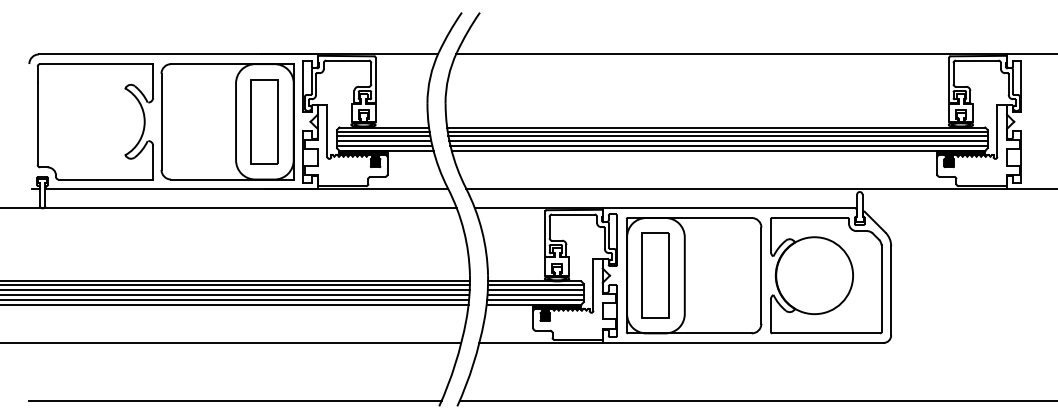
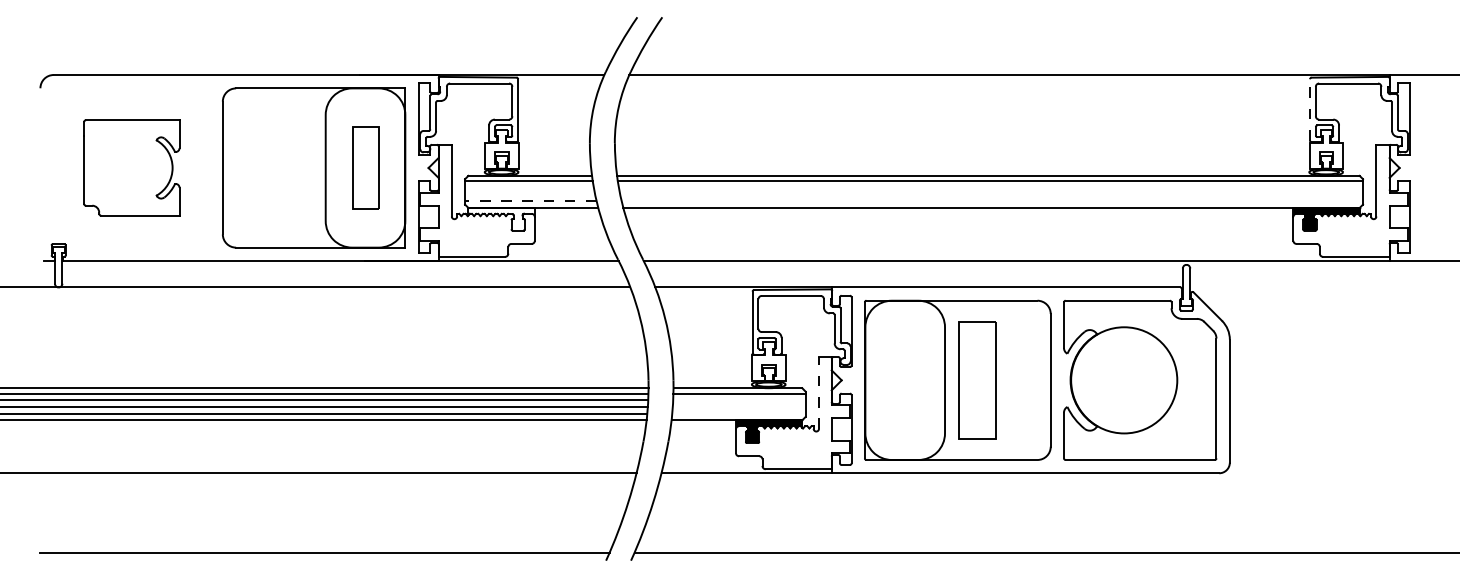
line: (949, 79) -> (1310, 109), solid -> dashed
part: (95, 121) -> (131, 167), size x0.6
part: (264, 121) -> (365, 167), size x0.7
line: (383, 135) -> (529, 187), removed
line: (717, 135) -> (990, 187), removed
line: (384, 141) -> (530, 194), removed
line: (718, 141) -> (991, 194), removed
line: (384, 146) -> (530, 201), solid -> dashed
line: (719, 146) -> (992, 201), removed
fill: (363, 158) -> (501, 218), removed
part: (656, 275) -> (977, 380), moved
line: (593, 285) -> (818, 393), solid -> dashed
line: (535, 290) -> (739, 400), removed
line: (535, 295) -> (738, 407), removed
line: (535, 299) -> (738, 413), removed

